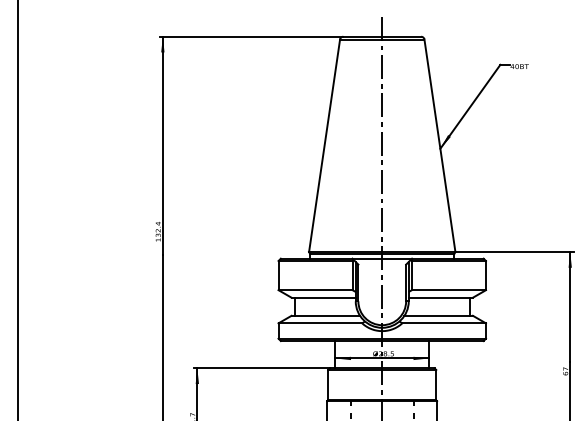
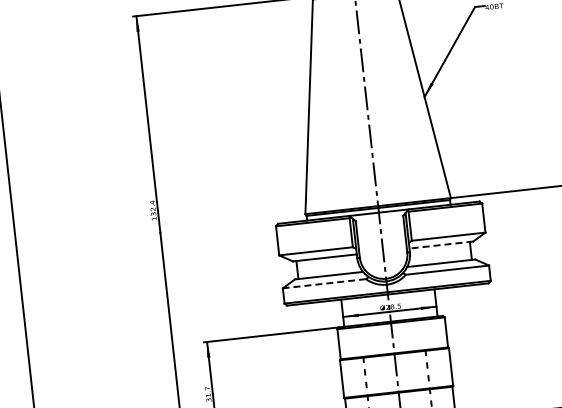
line: (440, 297) -> (441, 244), solid -> dashed
line: (320, 323) -> (324, 283), solid -> dashed

